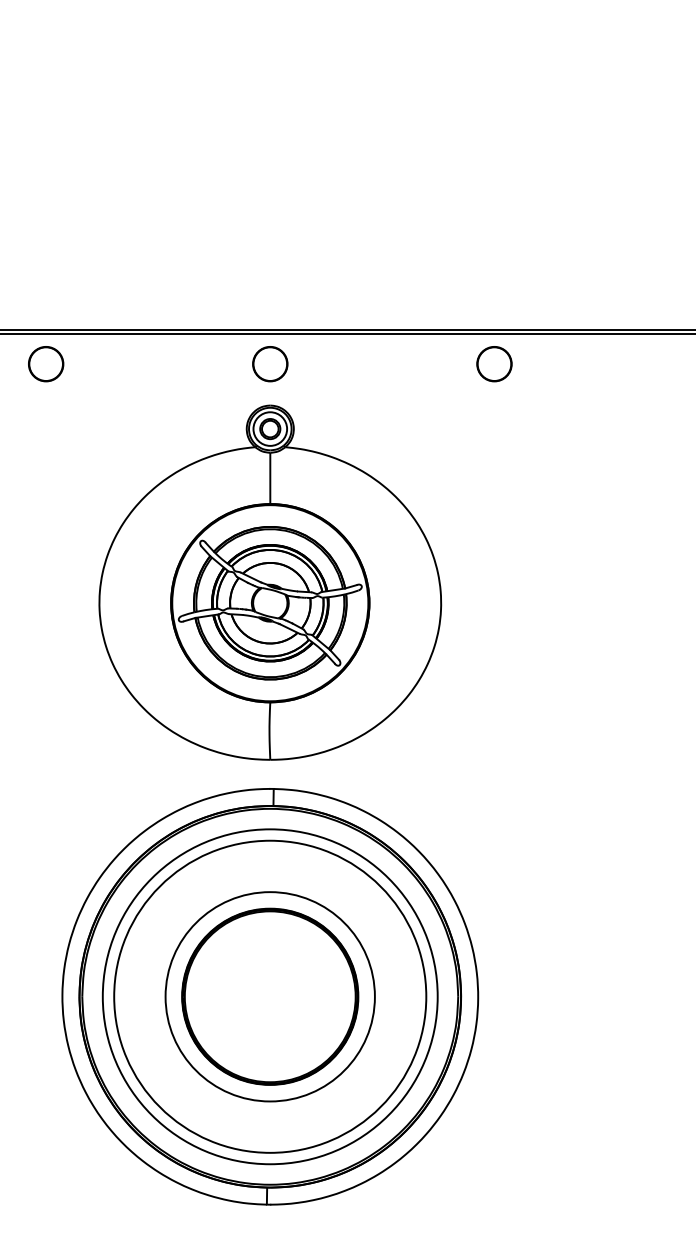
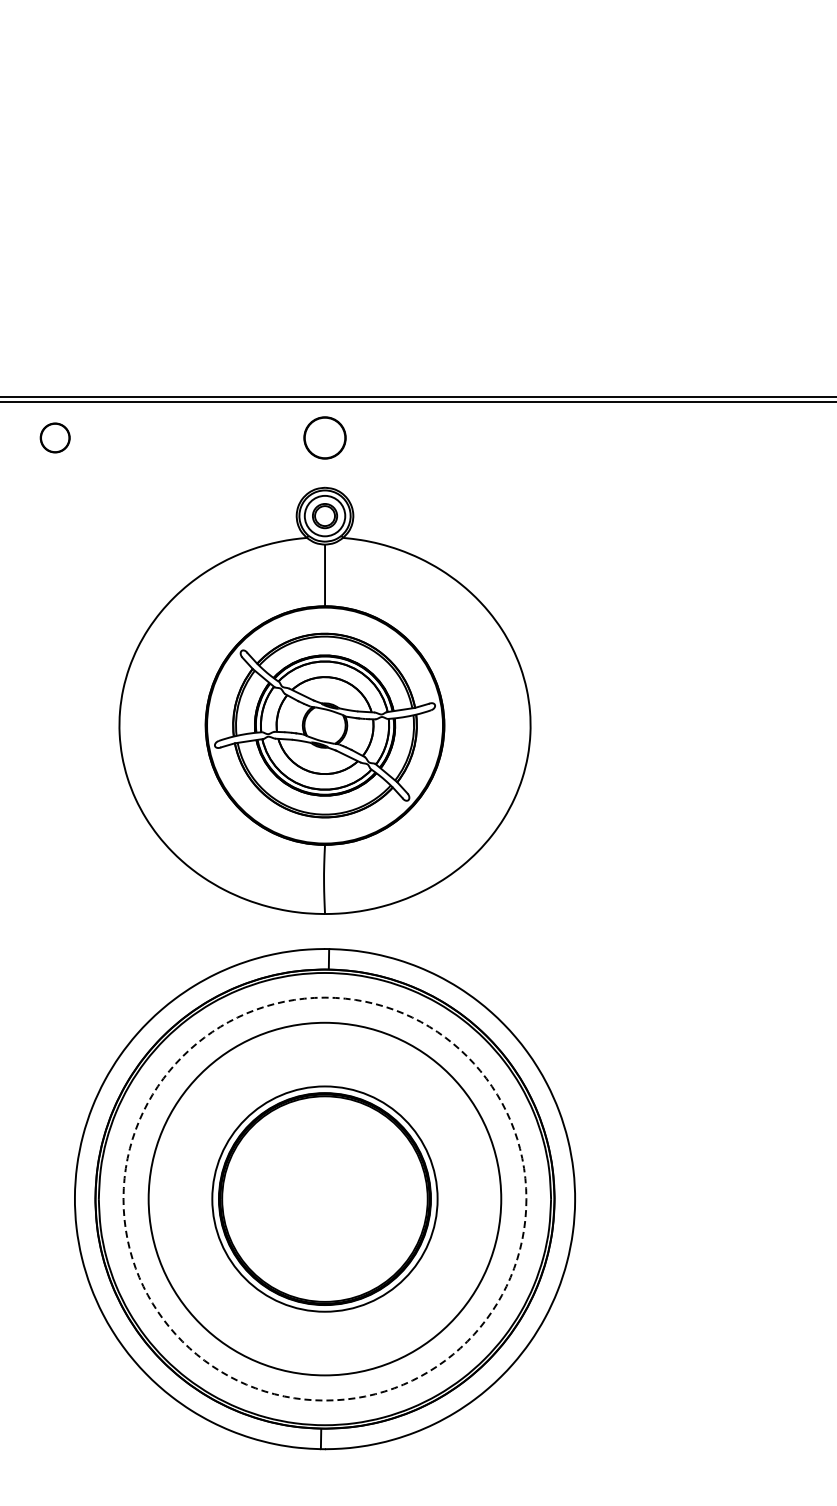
circle: (45, 363) -> (54, 437), size x0.7
circle: (494, 363) -> (594, 437), removed
circle: (269, 996) -> (324, 1198), size x0.6
circle: (269, 996) -> (324, 1198), solid -> dashed
circle: (269, 997) -> (324, 1199), size x1.4

